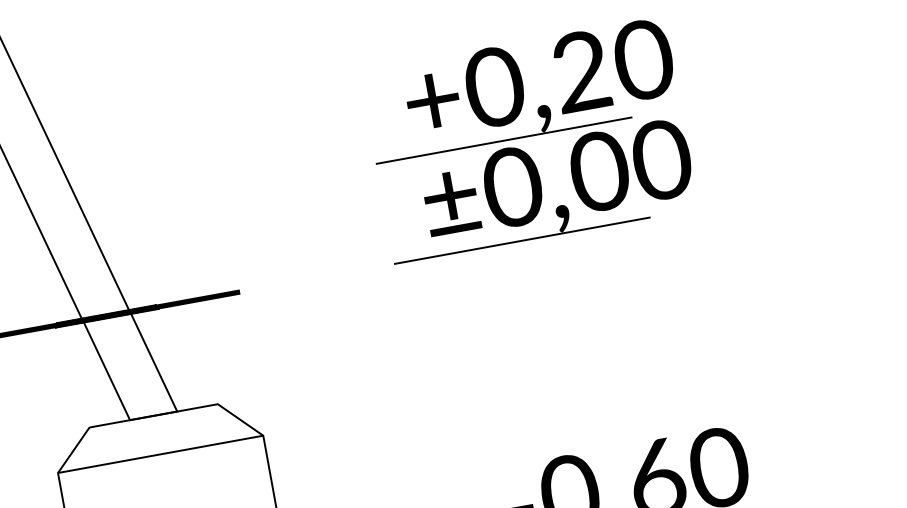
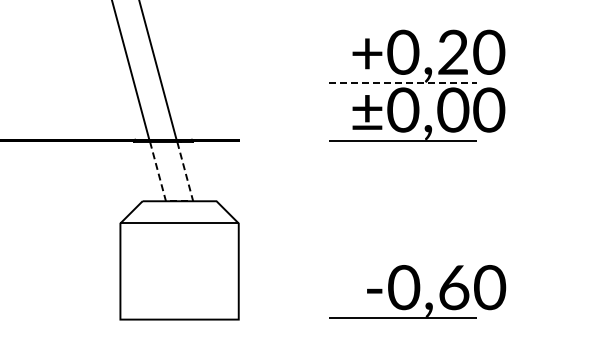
line: (504, 141) -> (403, 83), solid -> dashed
line: (153, 416) -> (179, 201), solid -> dashed

